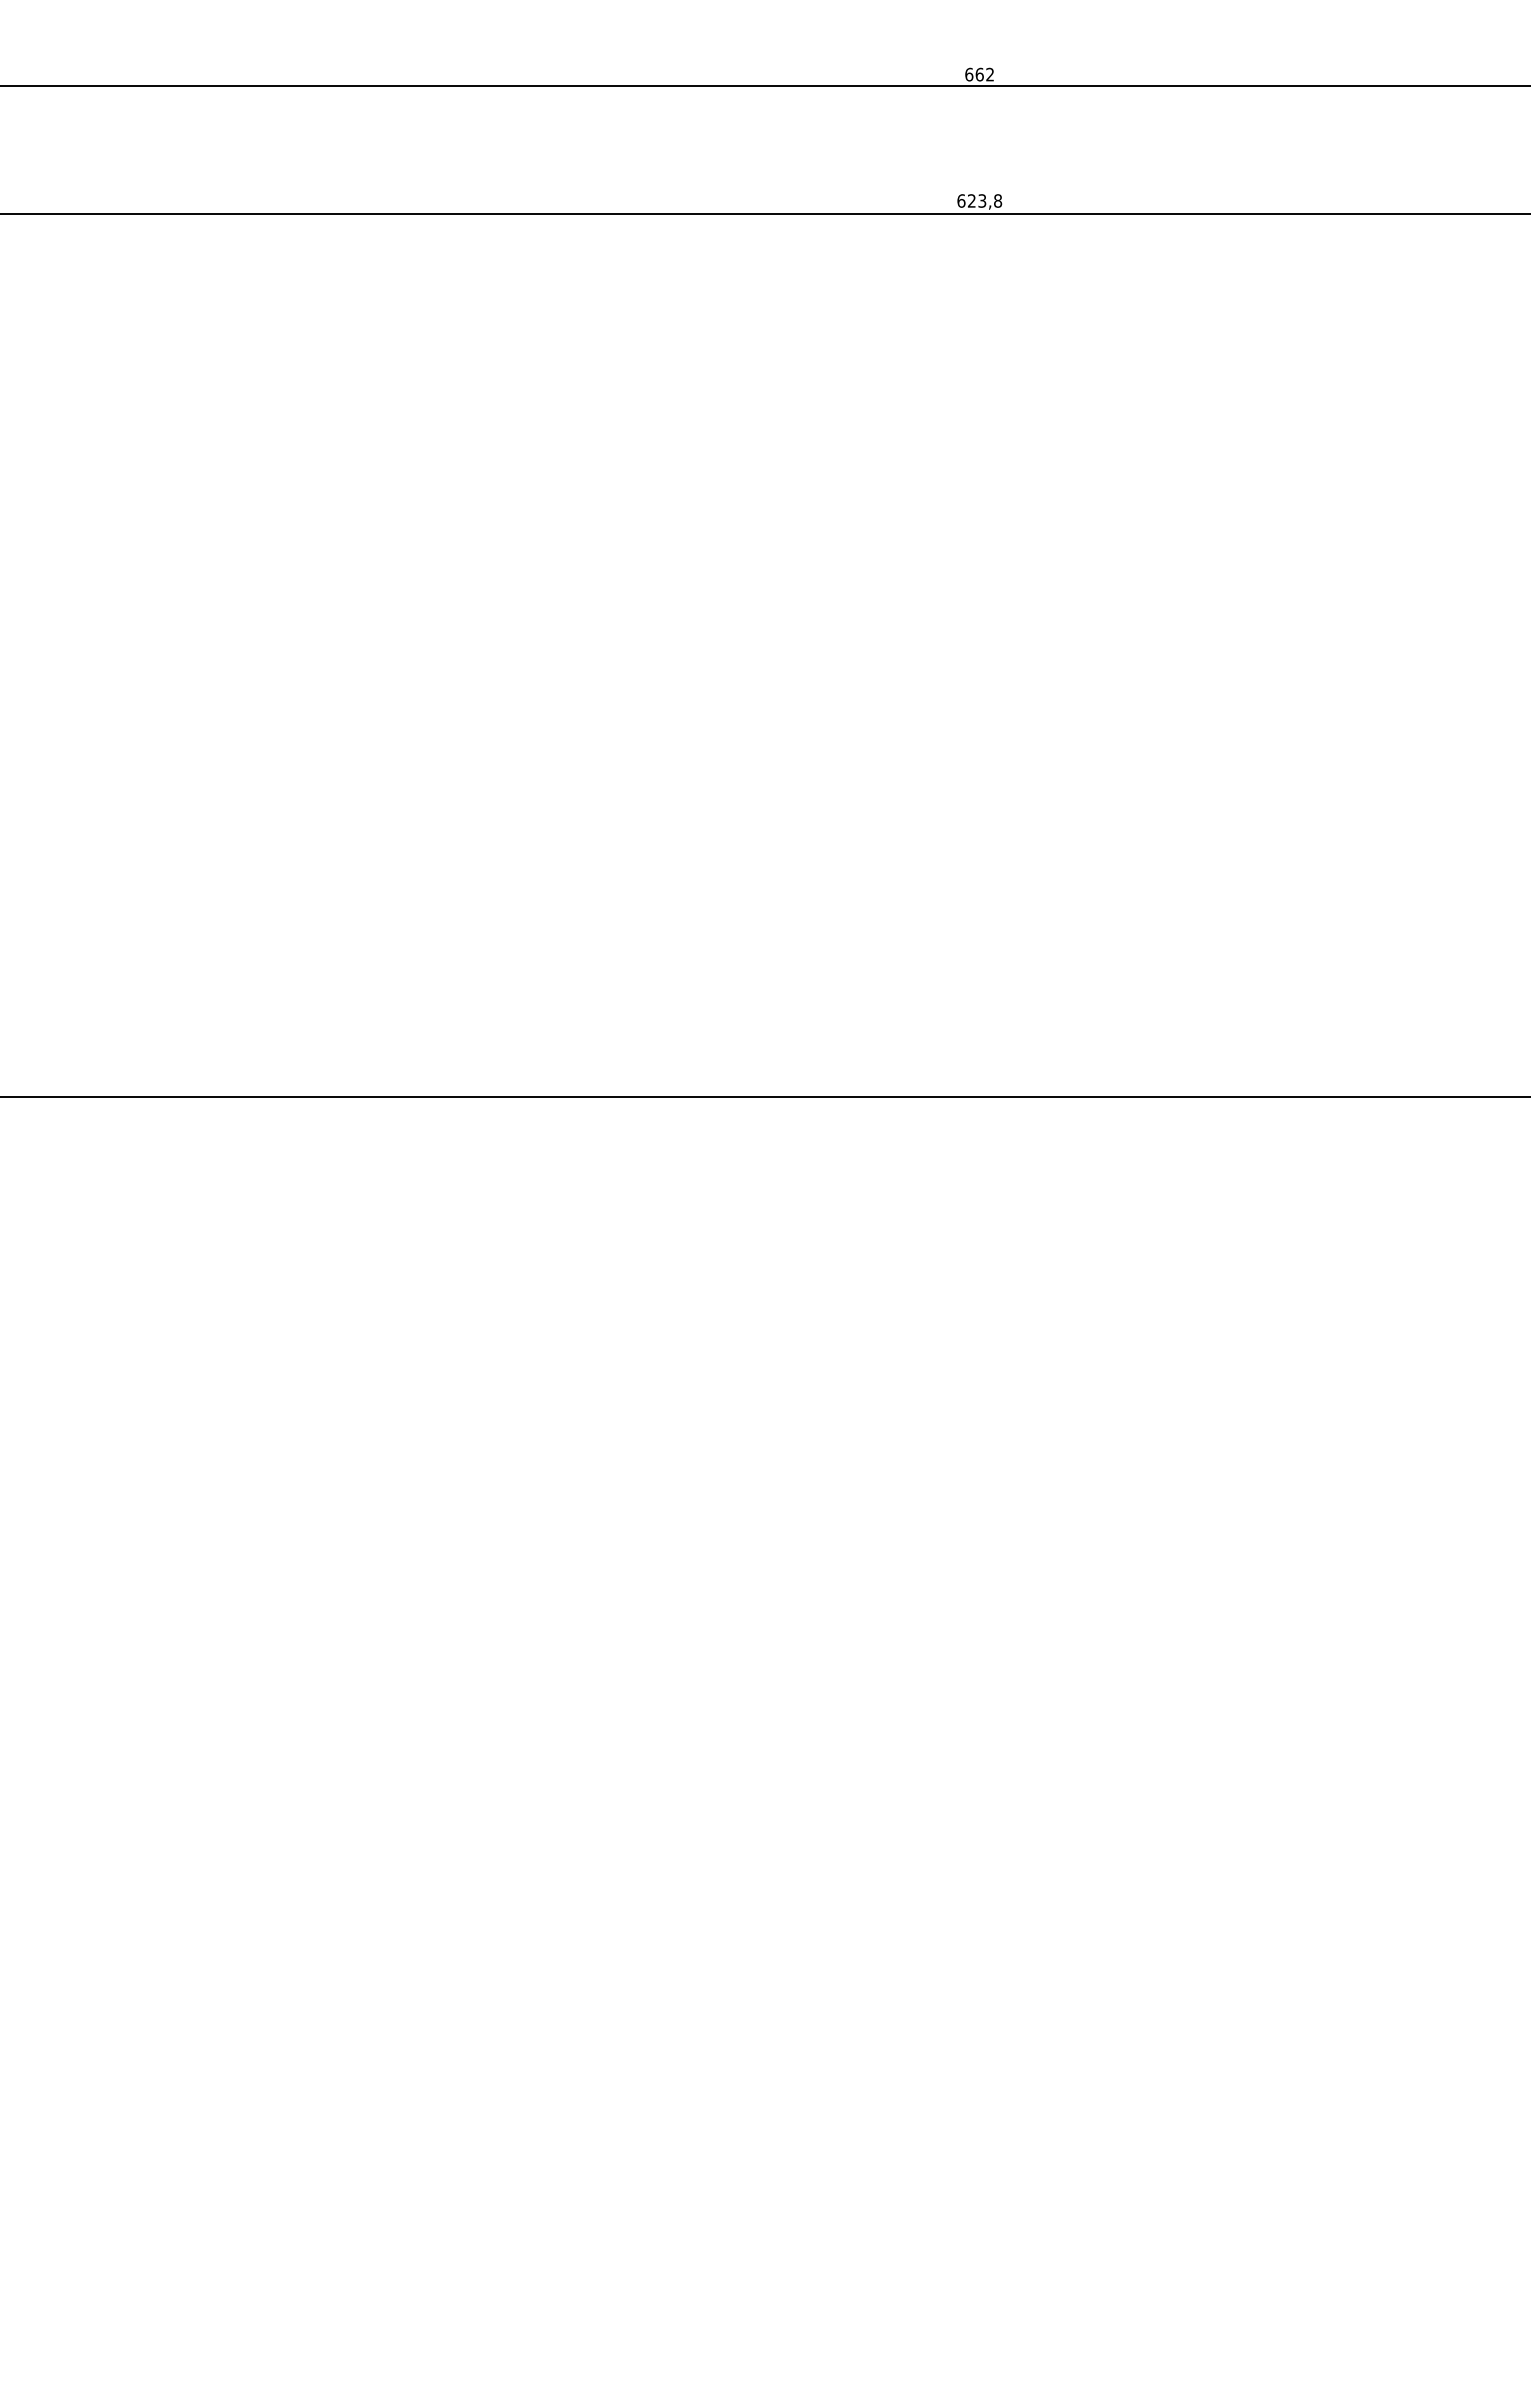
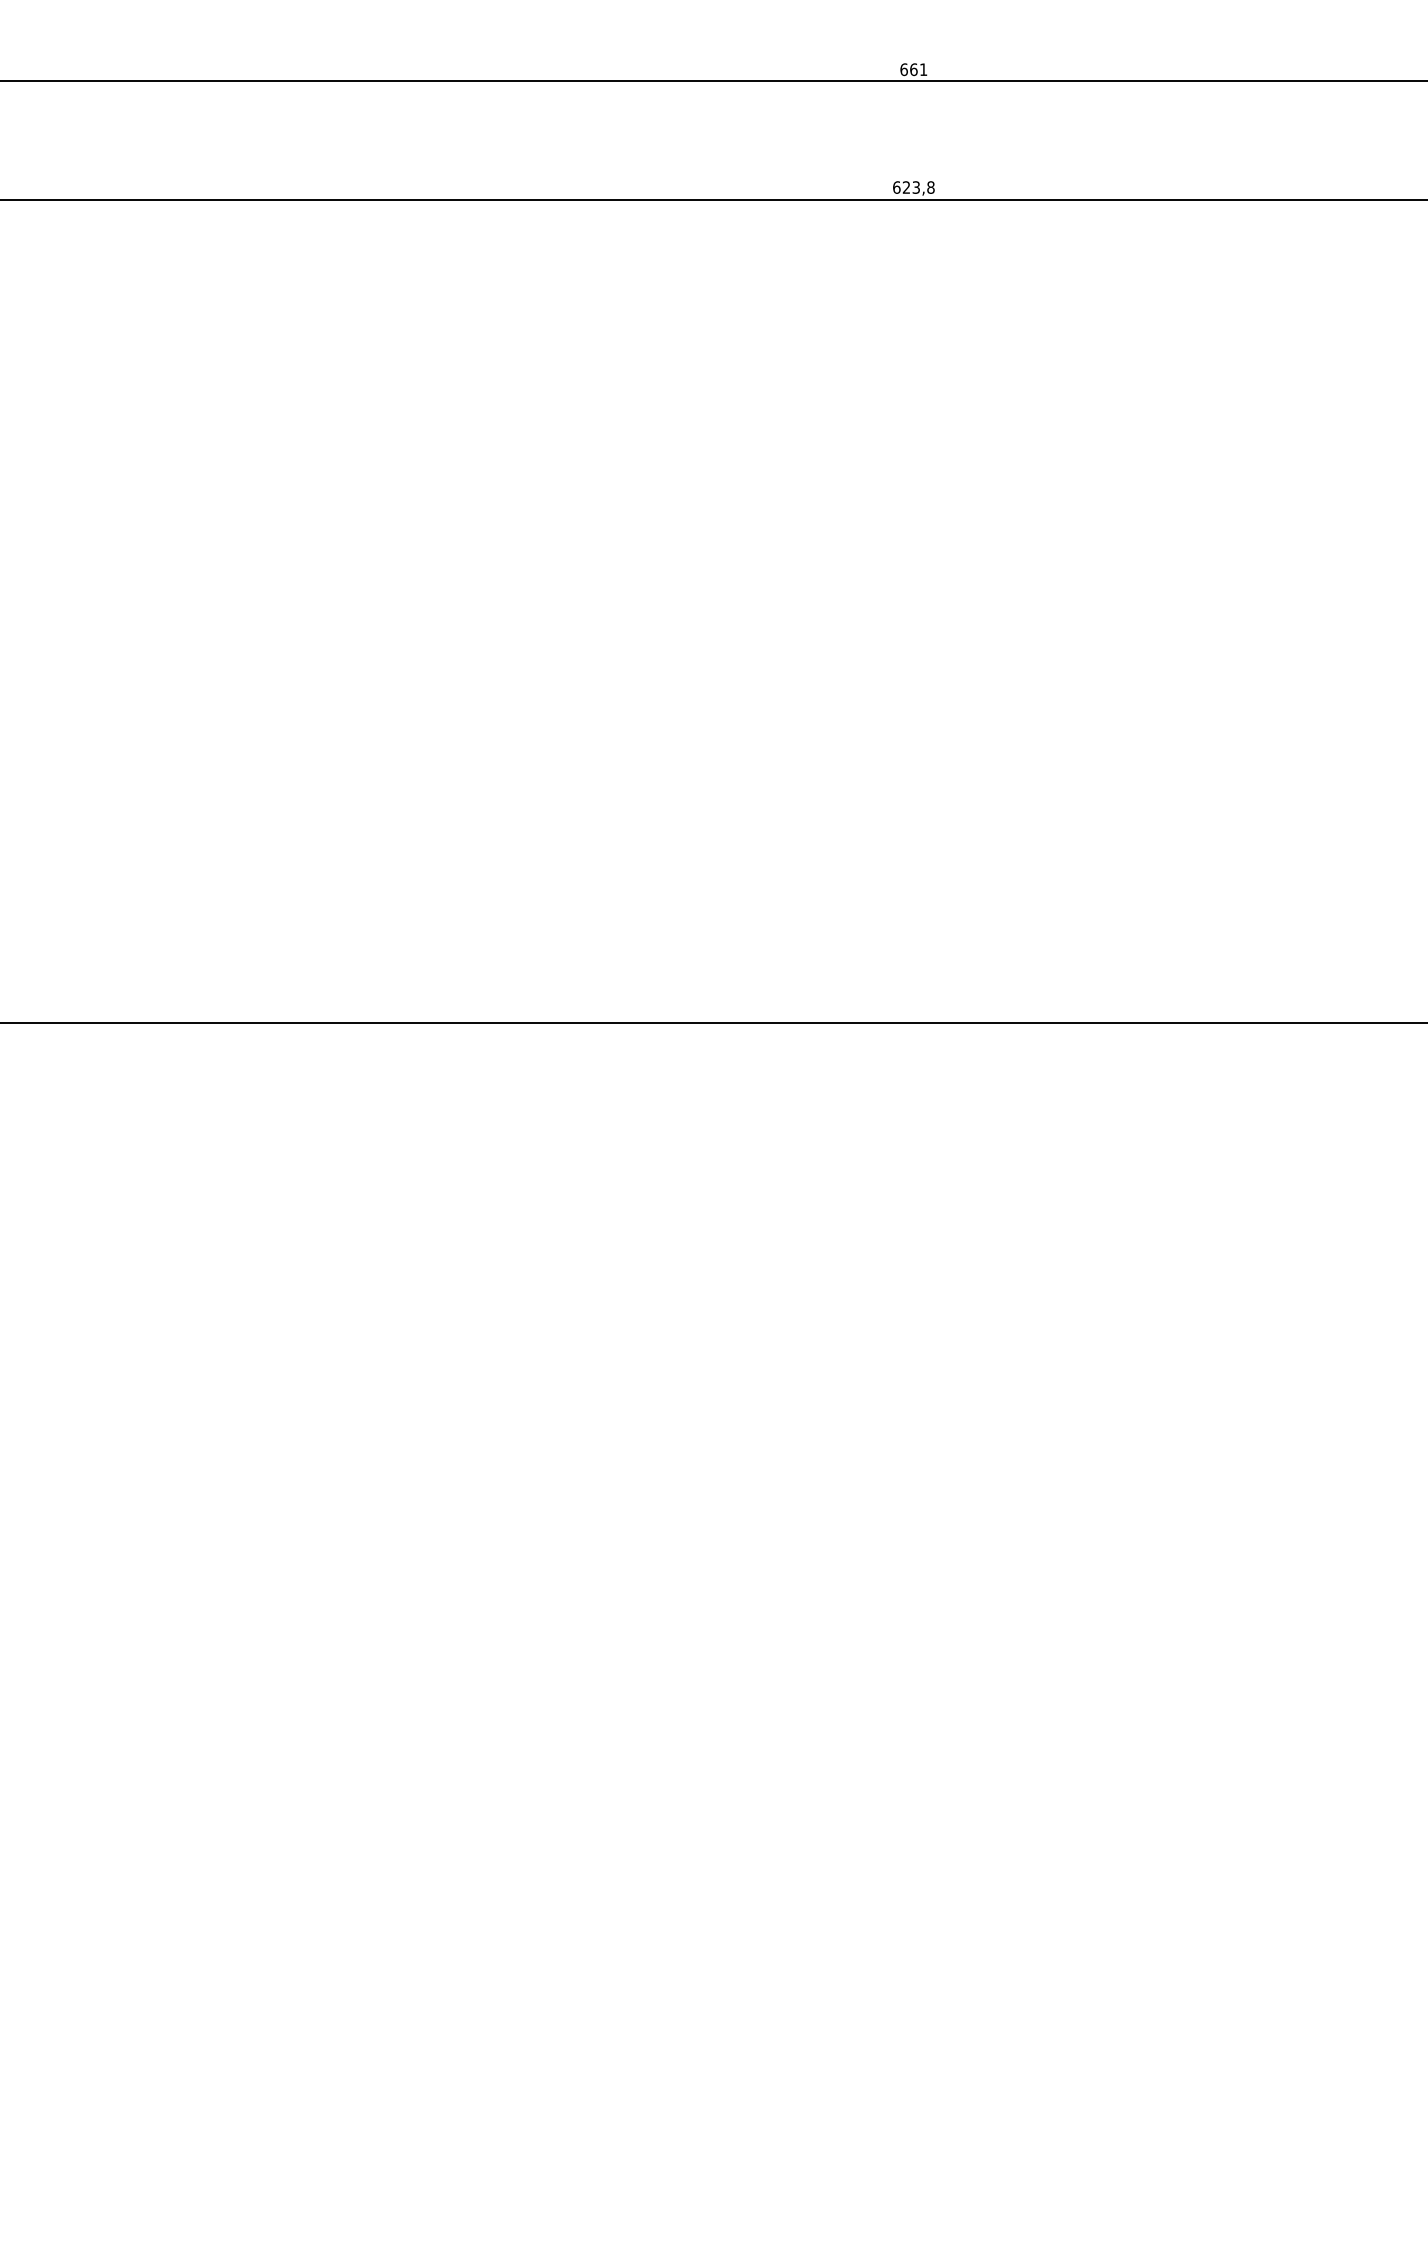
text: (989, 74) -> (922, 69), 662 -> 661

